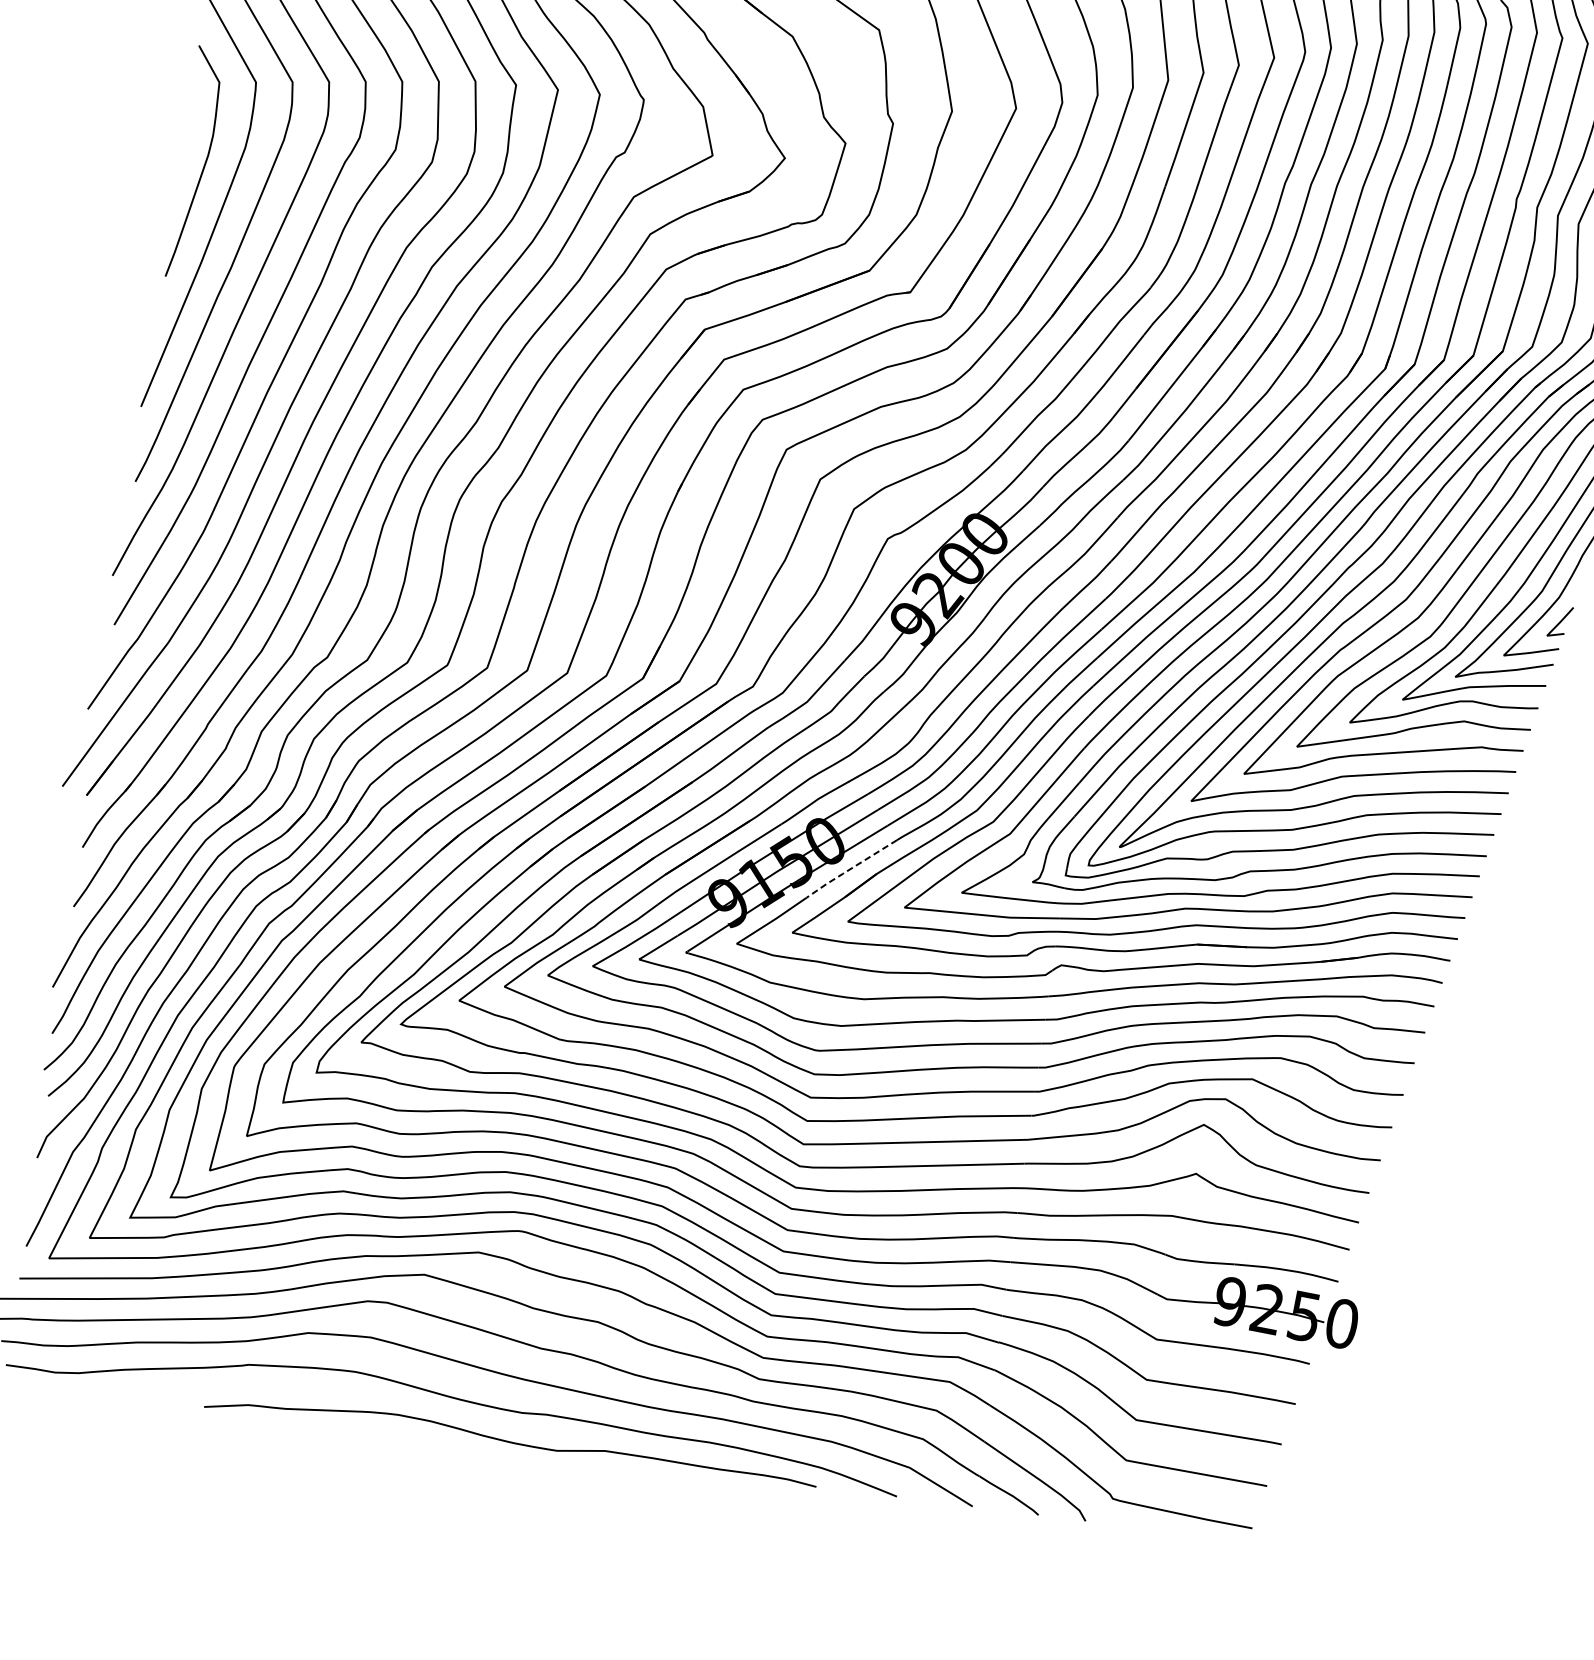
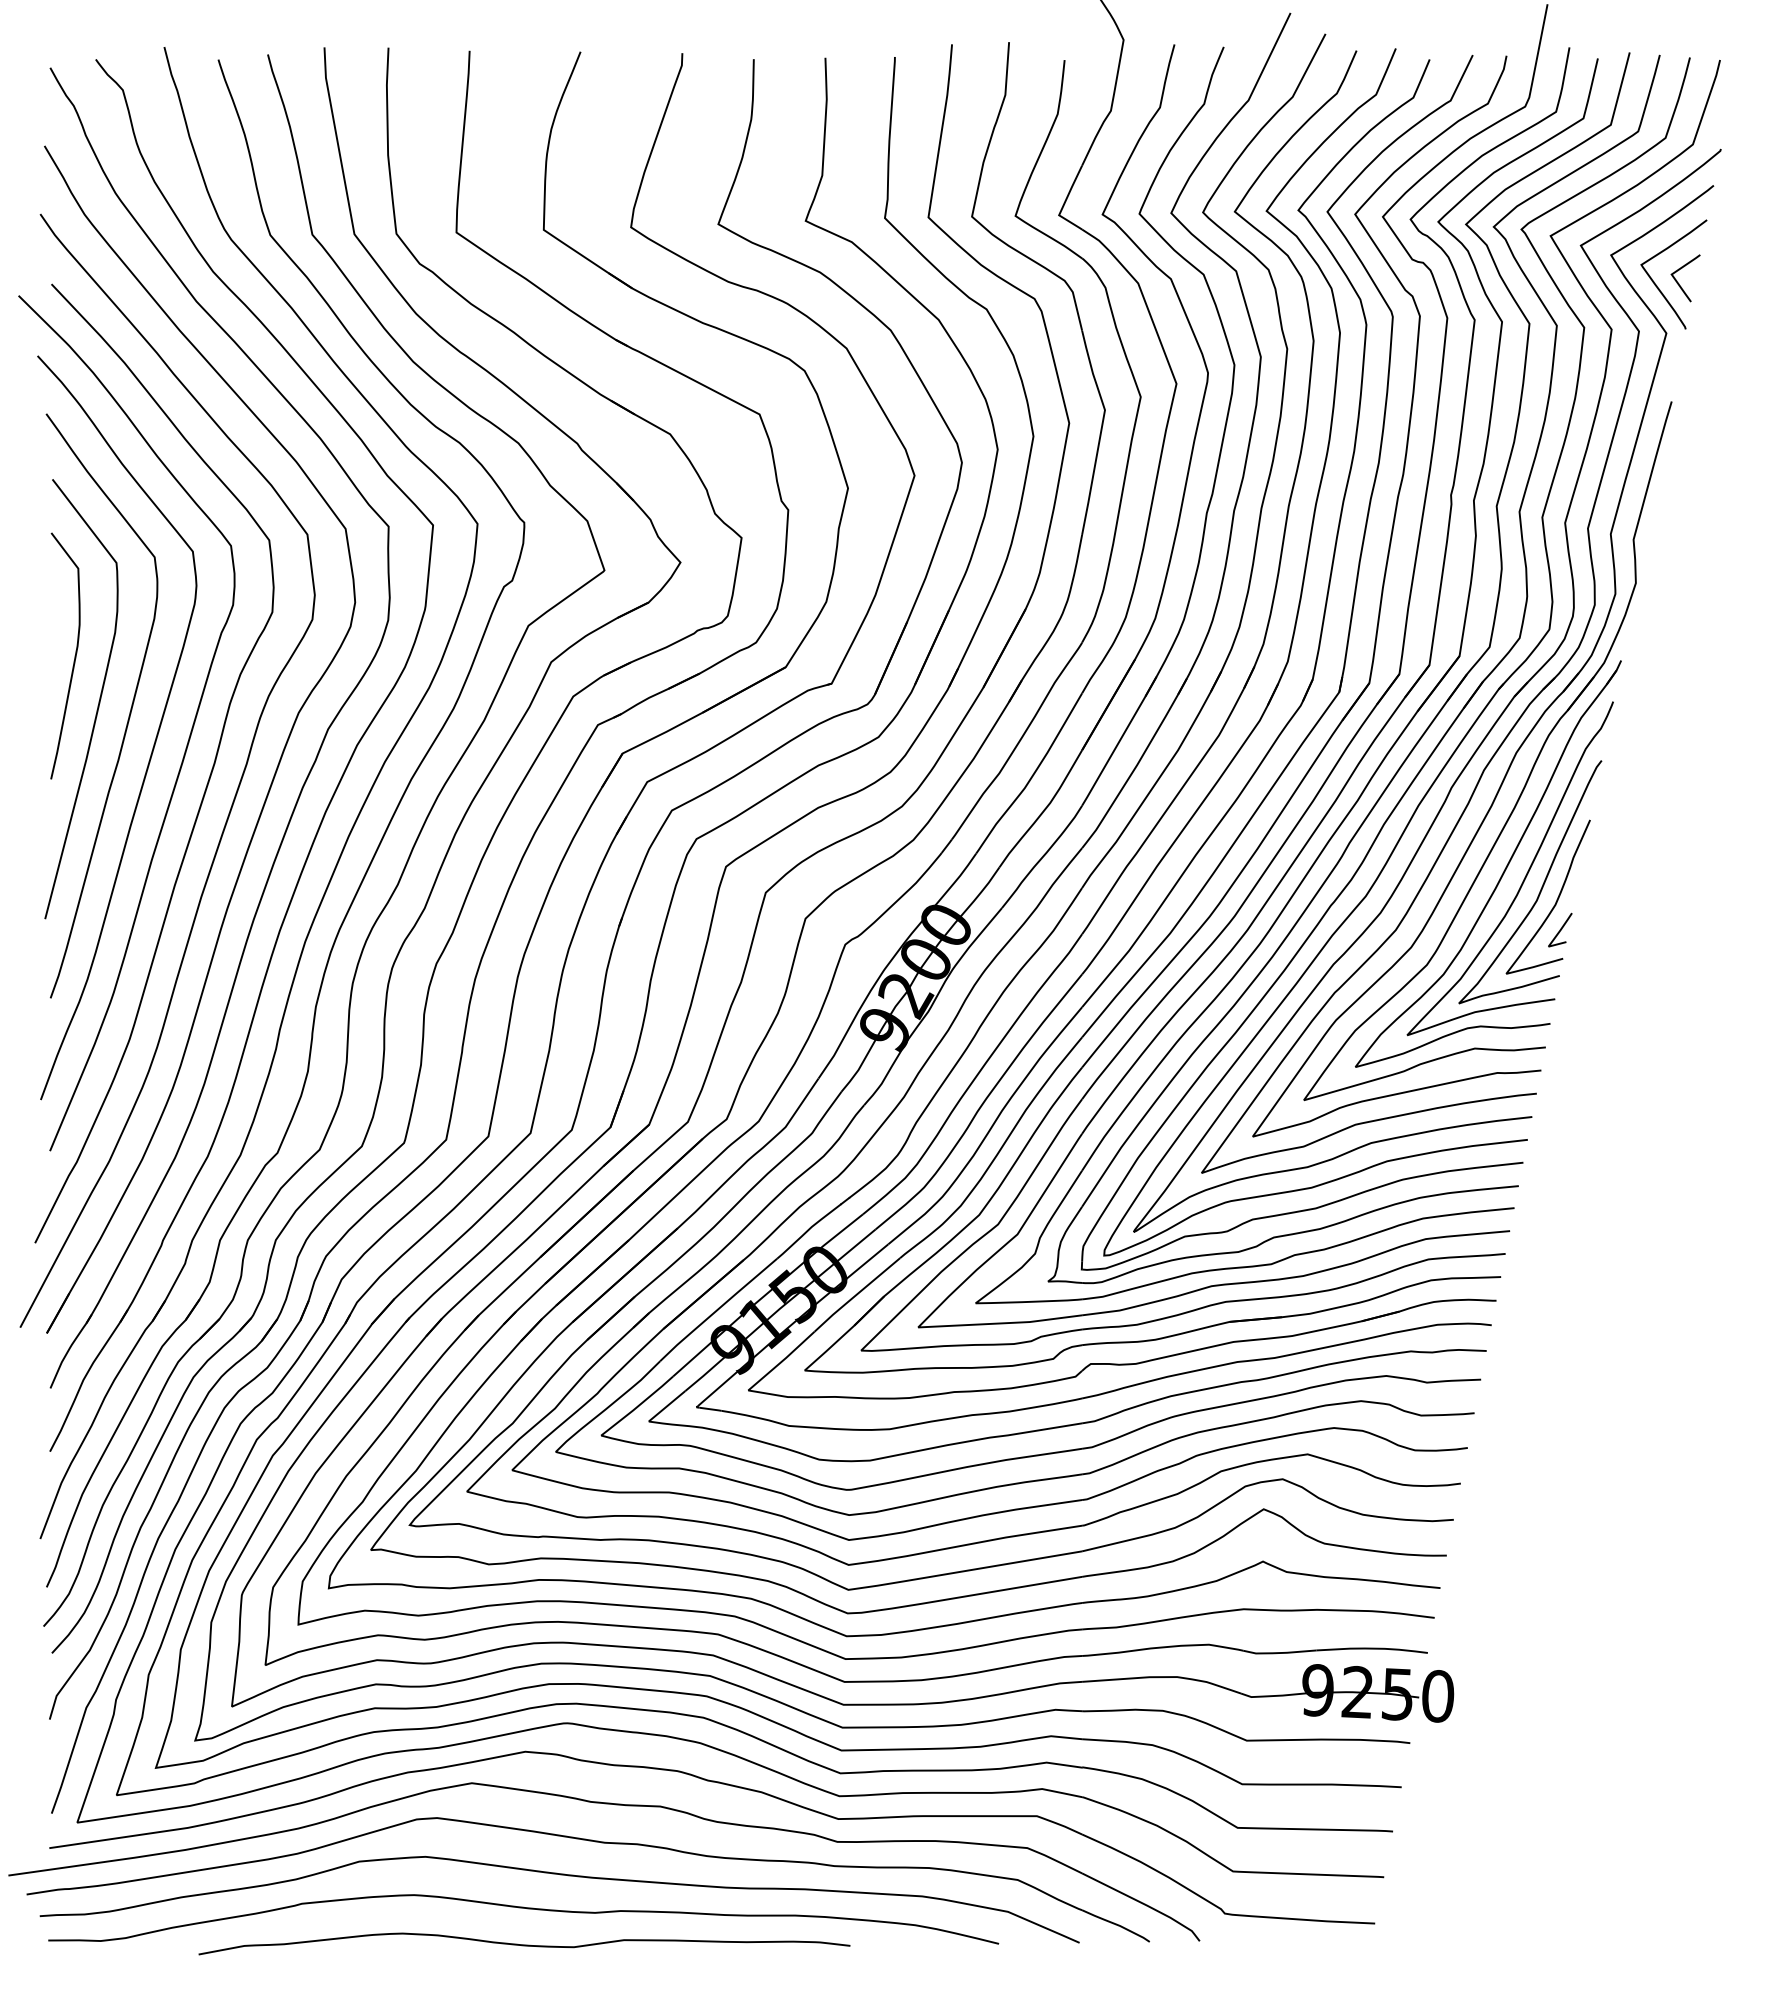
line: (850, 869) -> (855, 1295), dashed -> solid
curve: (511, 1441) -> (524, 1944), moved

